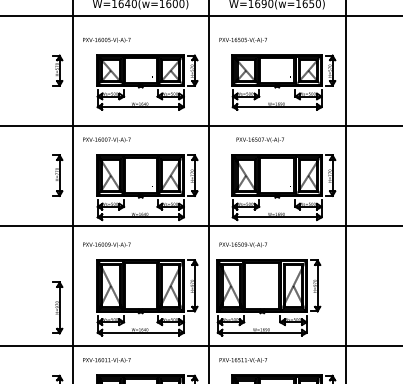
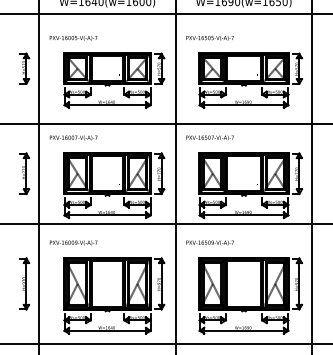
text: (259, 139) -> (209, 137), moved
part: (268, 297) -> (250, 295), moved
part: (57, 307) -> (24, 283), moved

